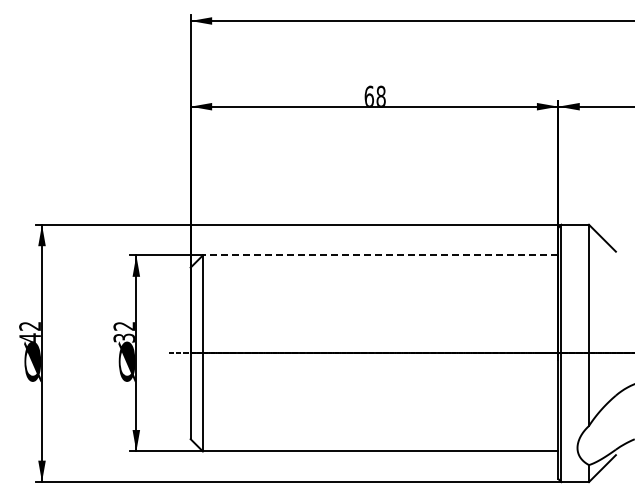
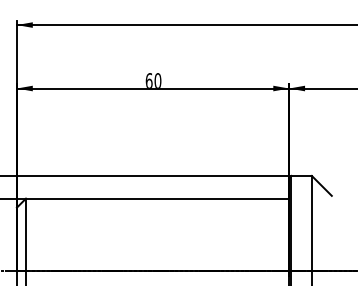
text: (380, 95) -> (157, 80), 68 -> 60
line: (380, 255) -> (157, 198), dashed -> solid

